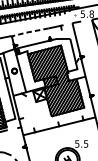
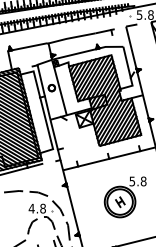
line: (29, 32) -> (70, 38), dashed -> solid
text: (85, 143) -> (143, 181), 5.5 -> 5.8

